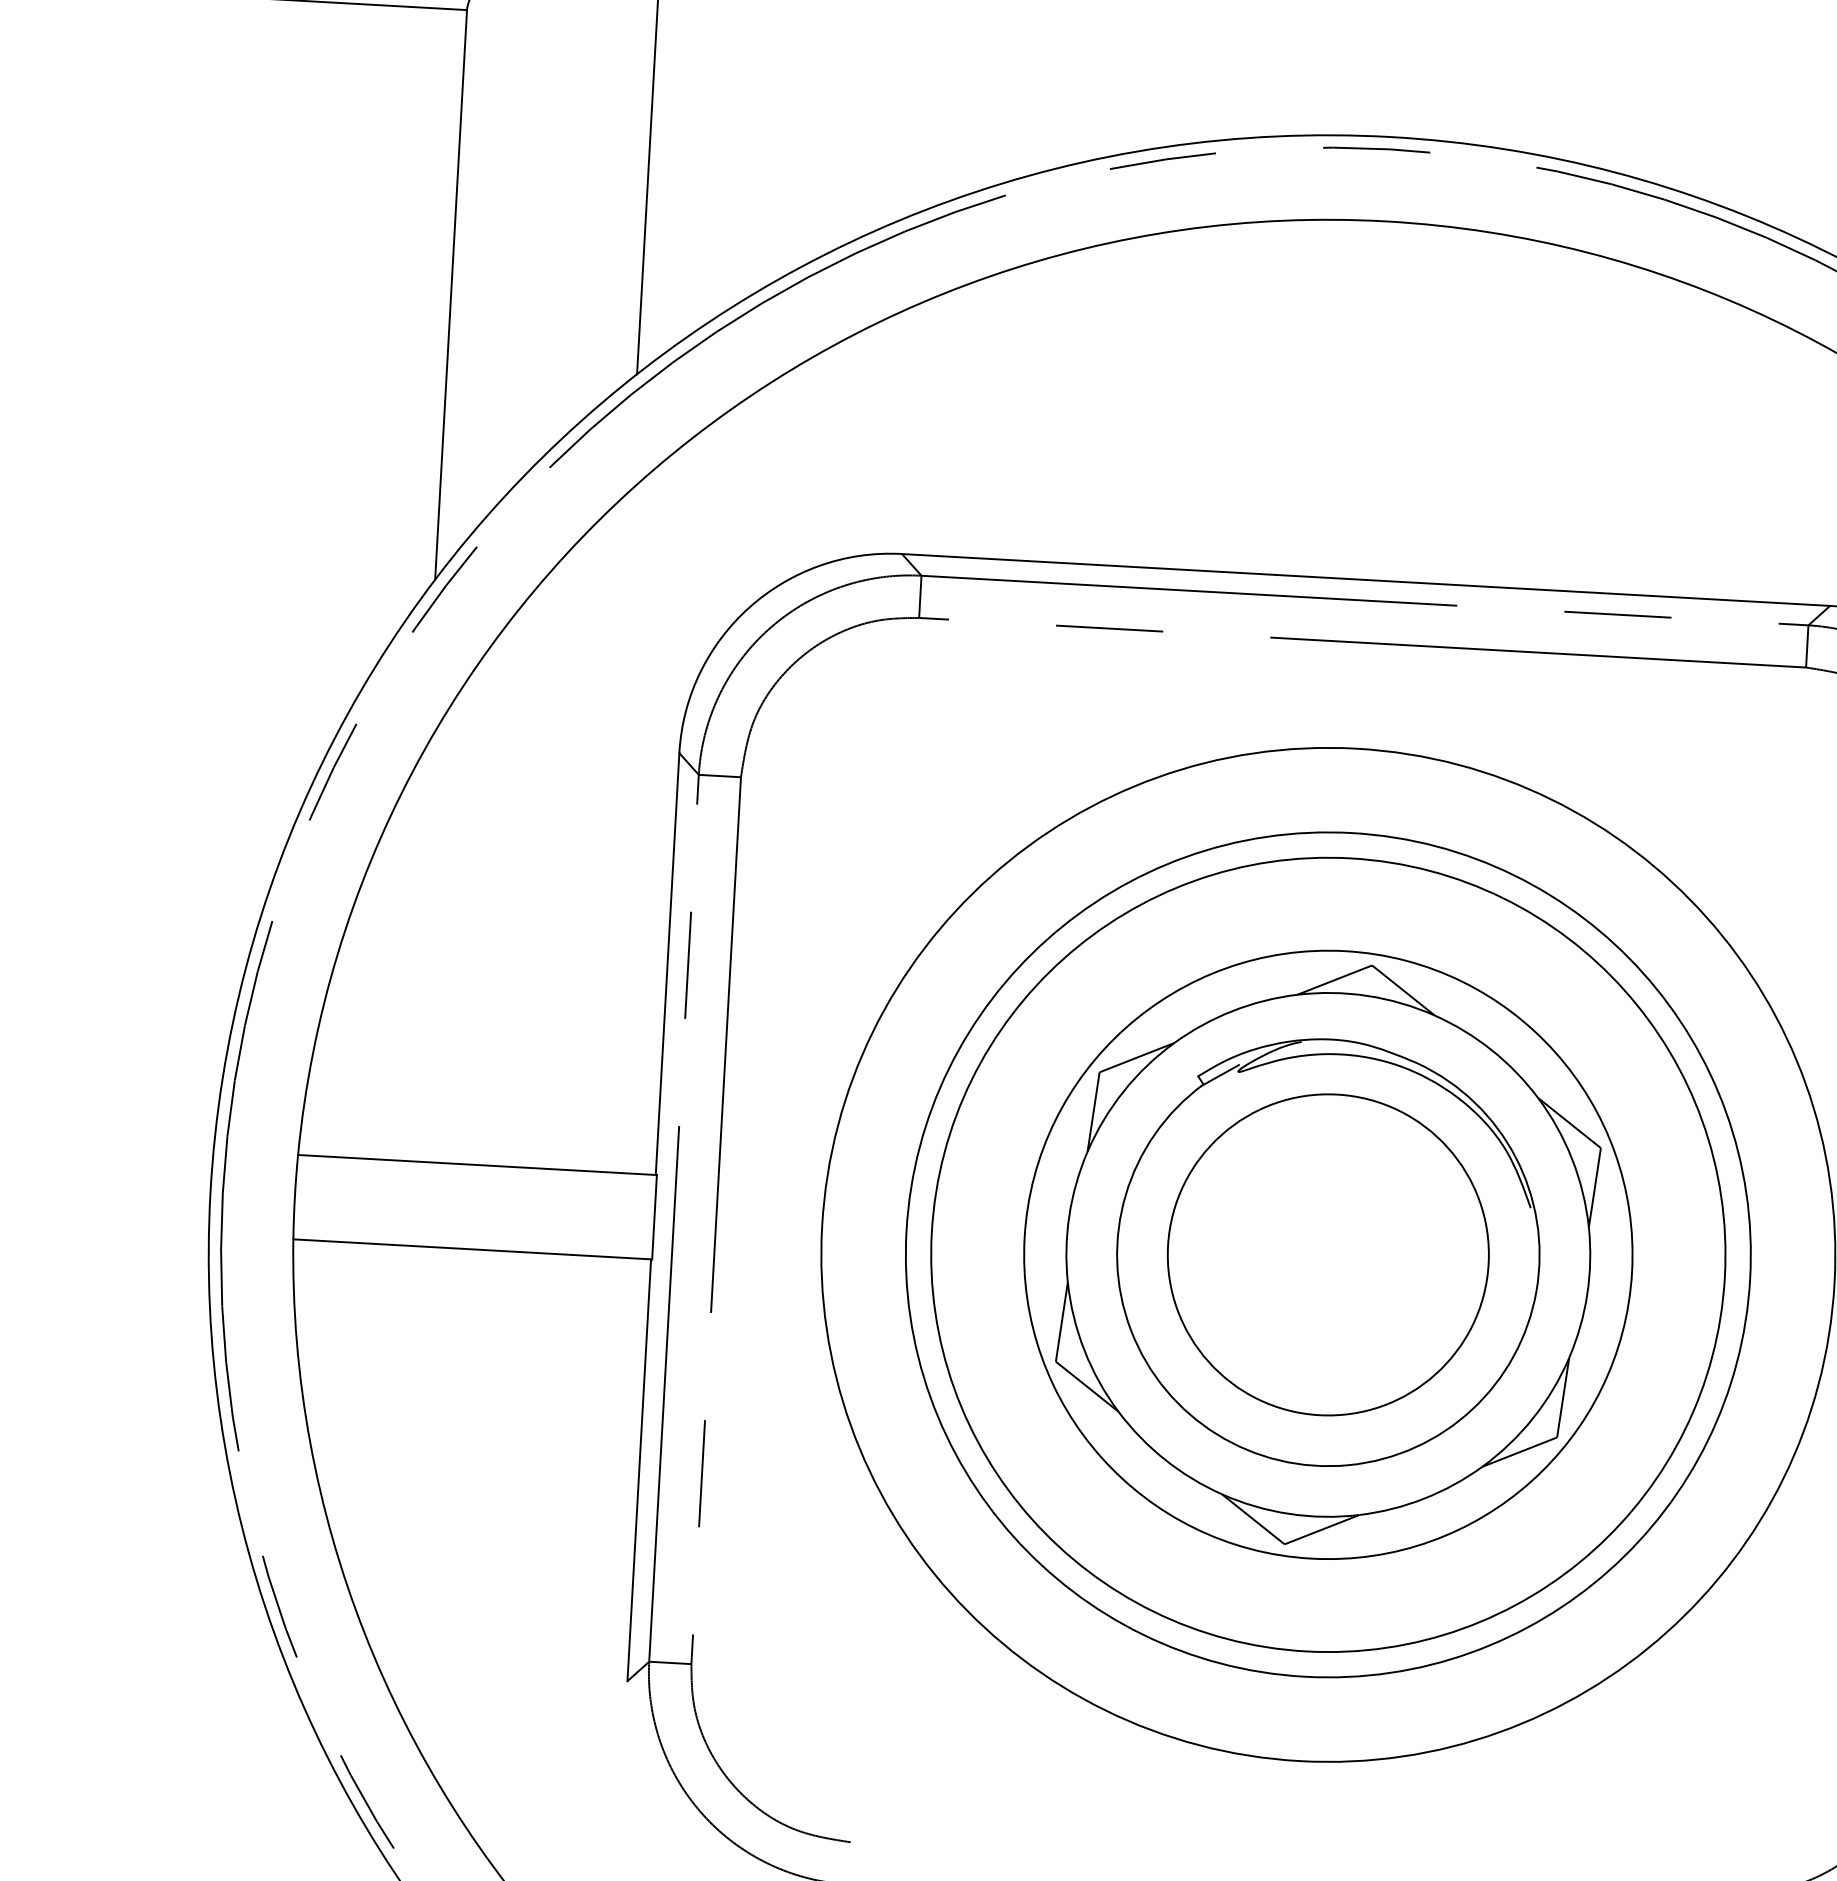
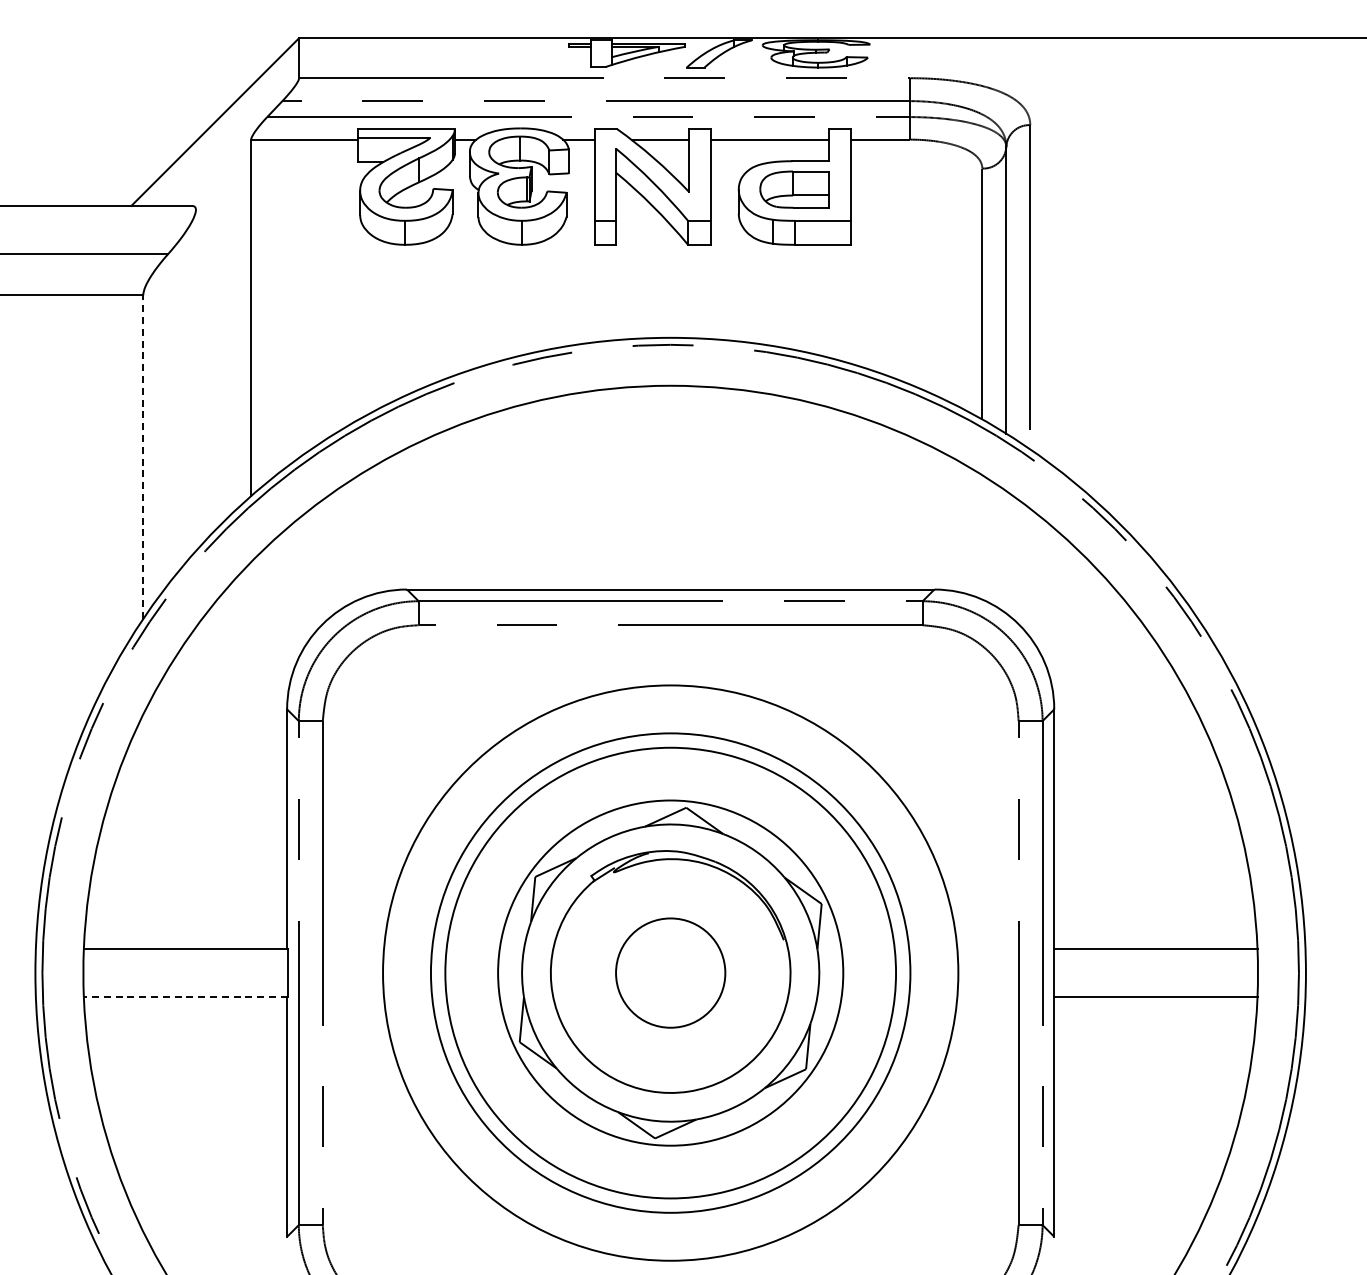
line: (451, 295) -> (143, 457), solid -> dashed
line: (472, 1250) -> (185, 997), solid -> dashed
circle: (1327, 1255) -> (670, 973), size x0.6

